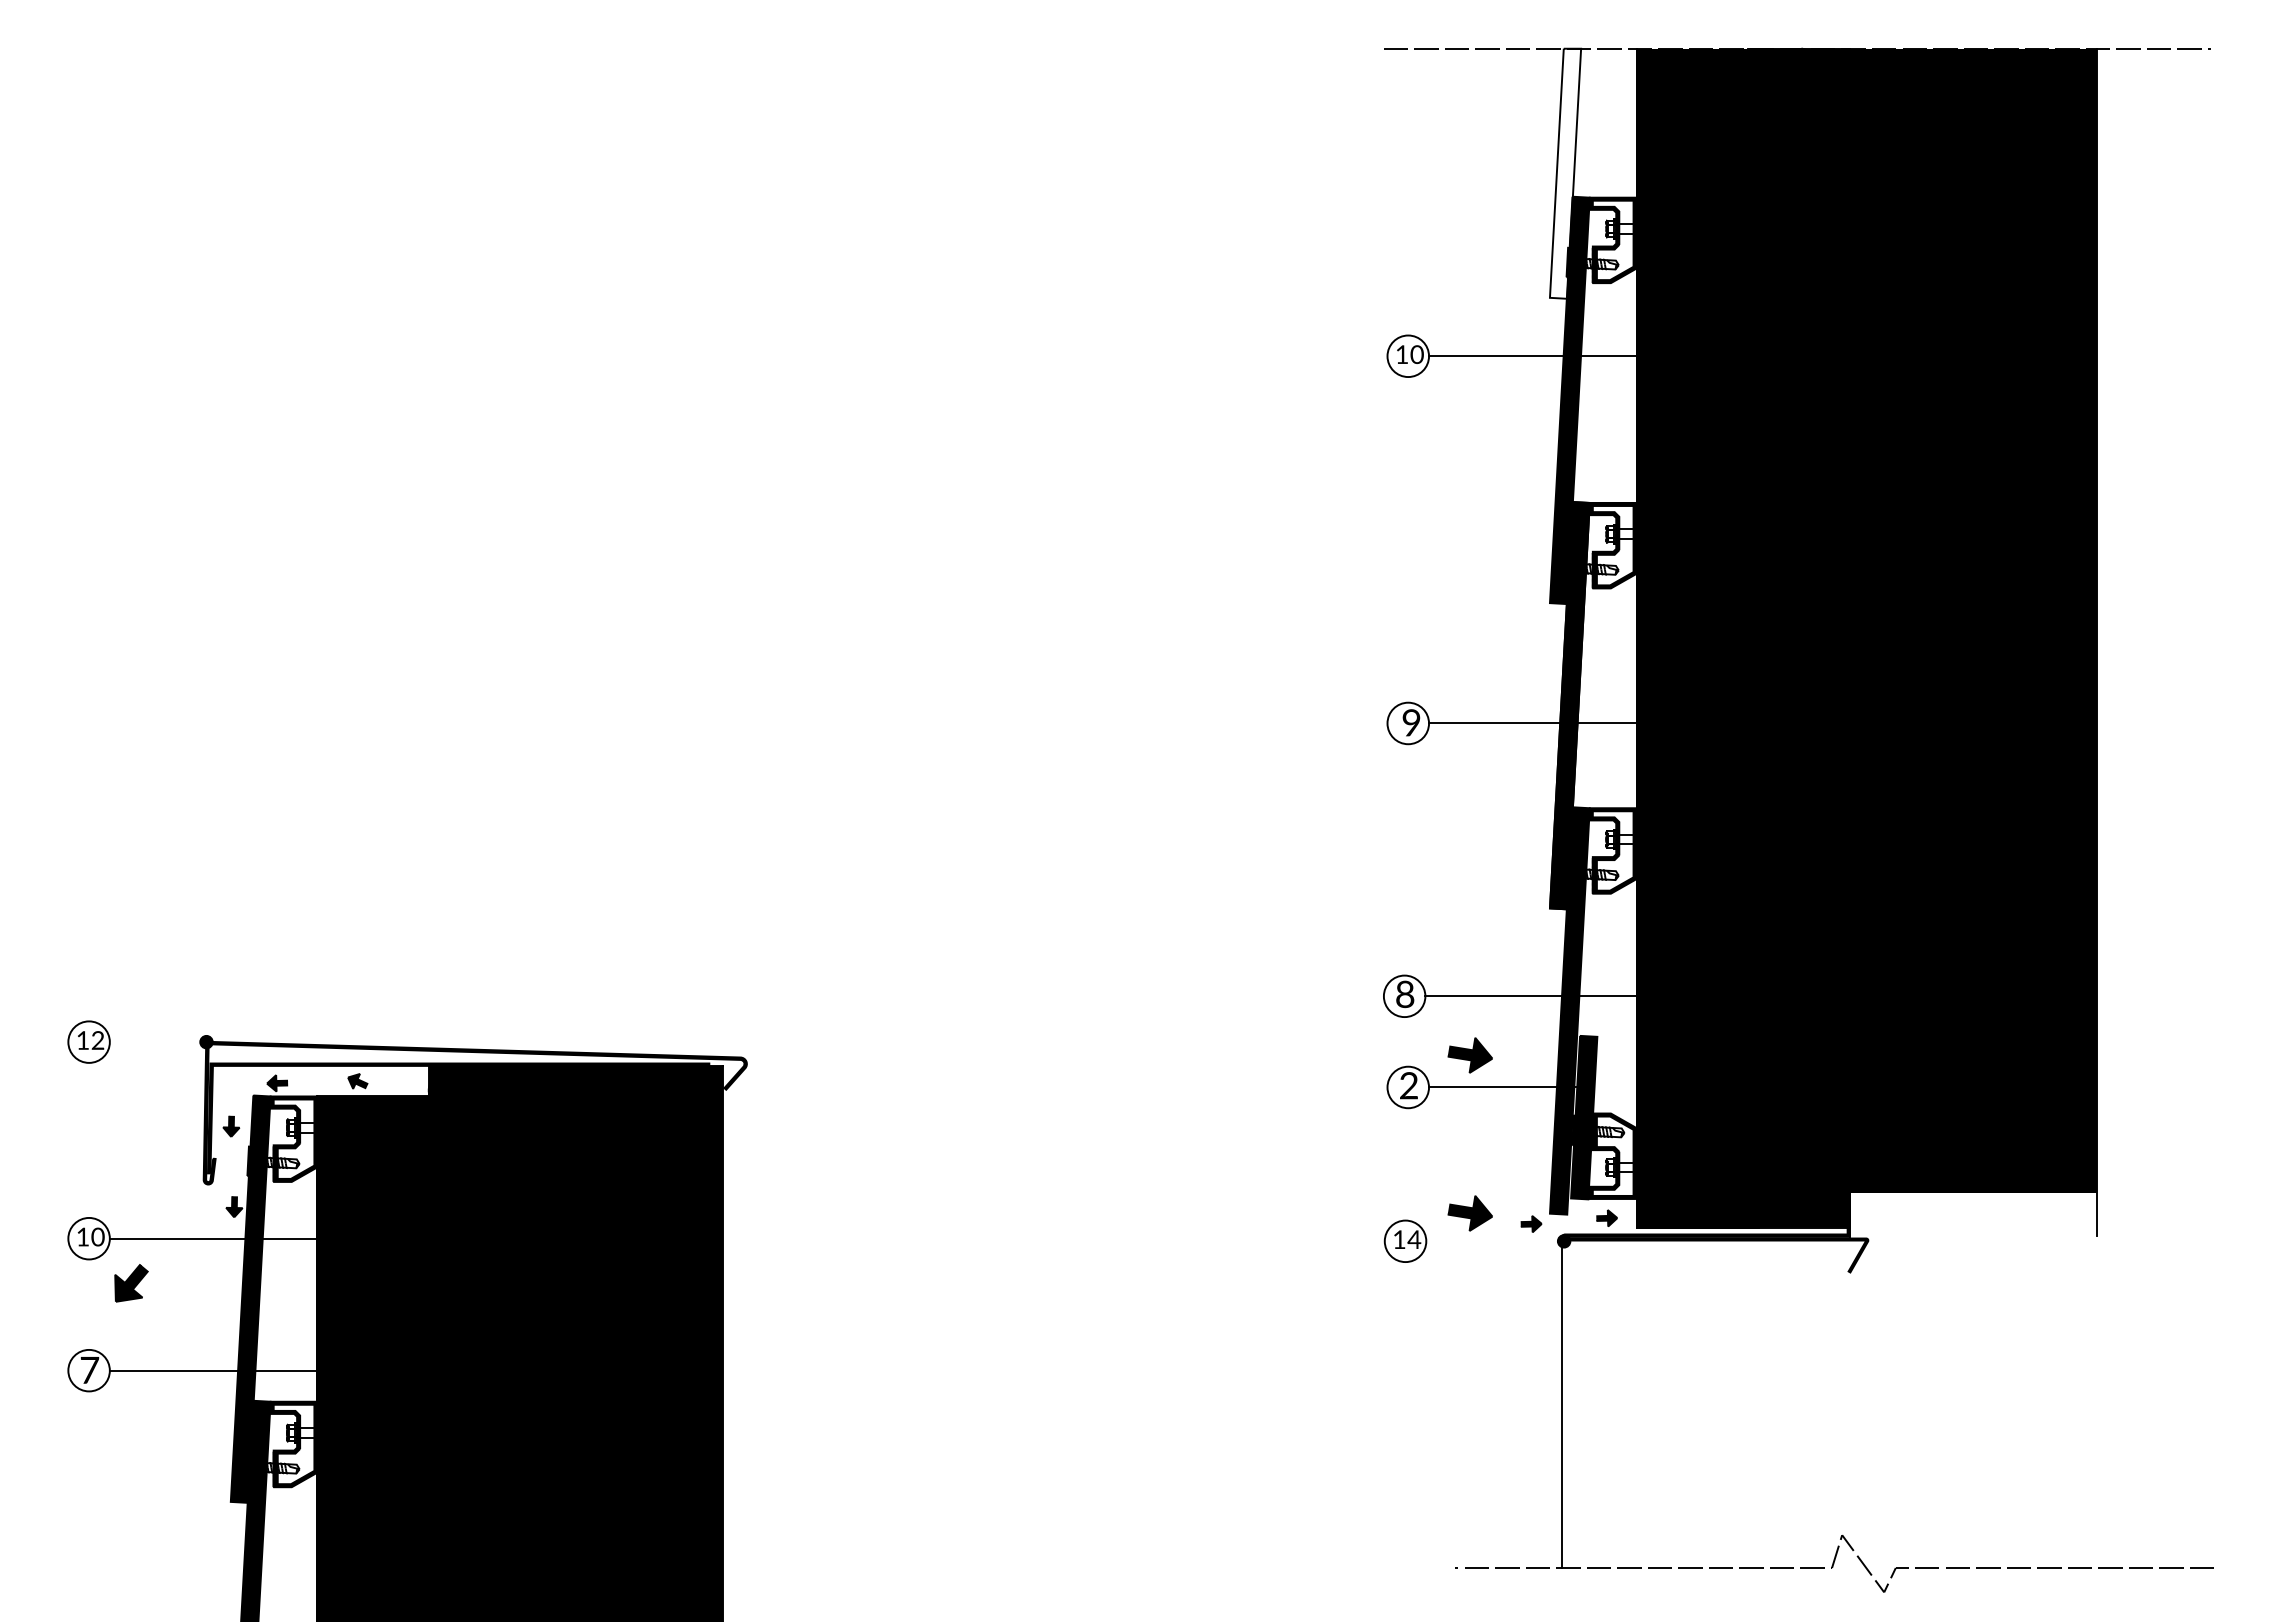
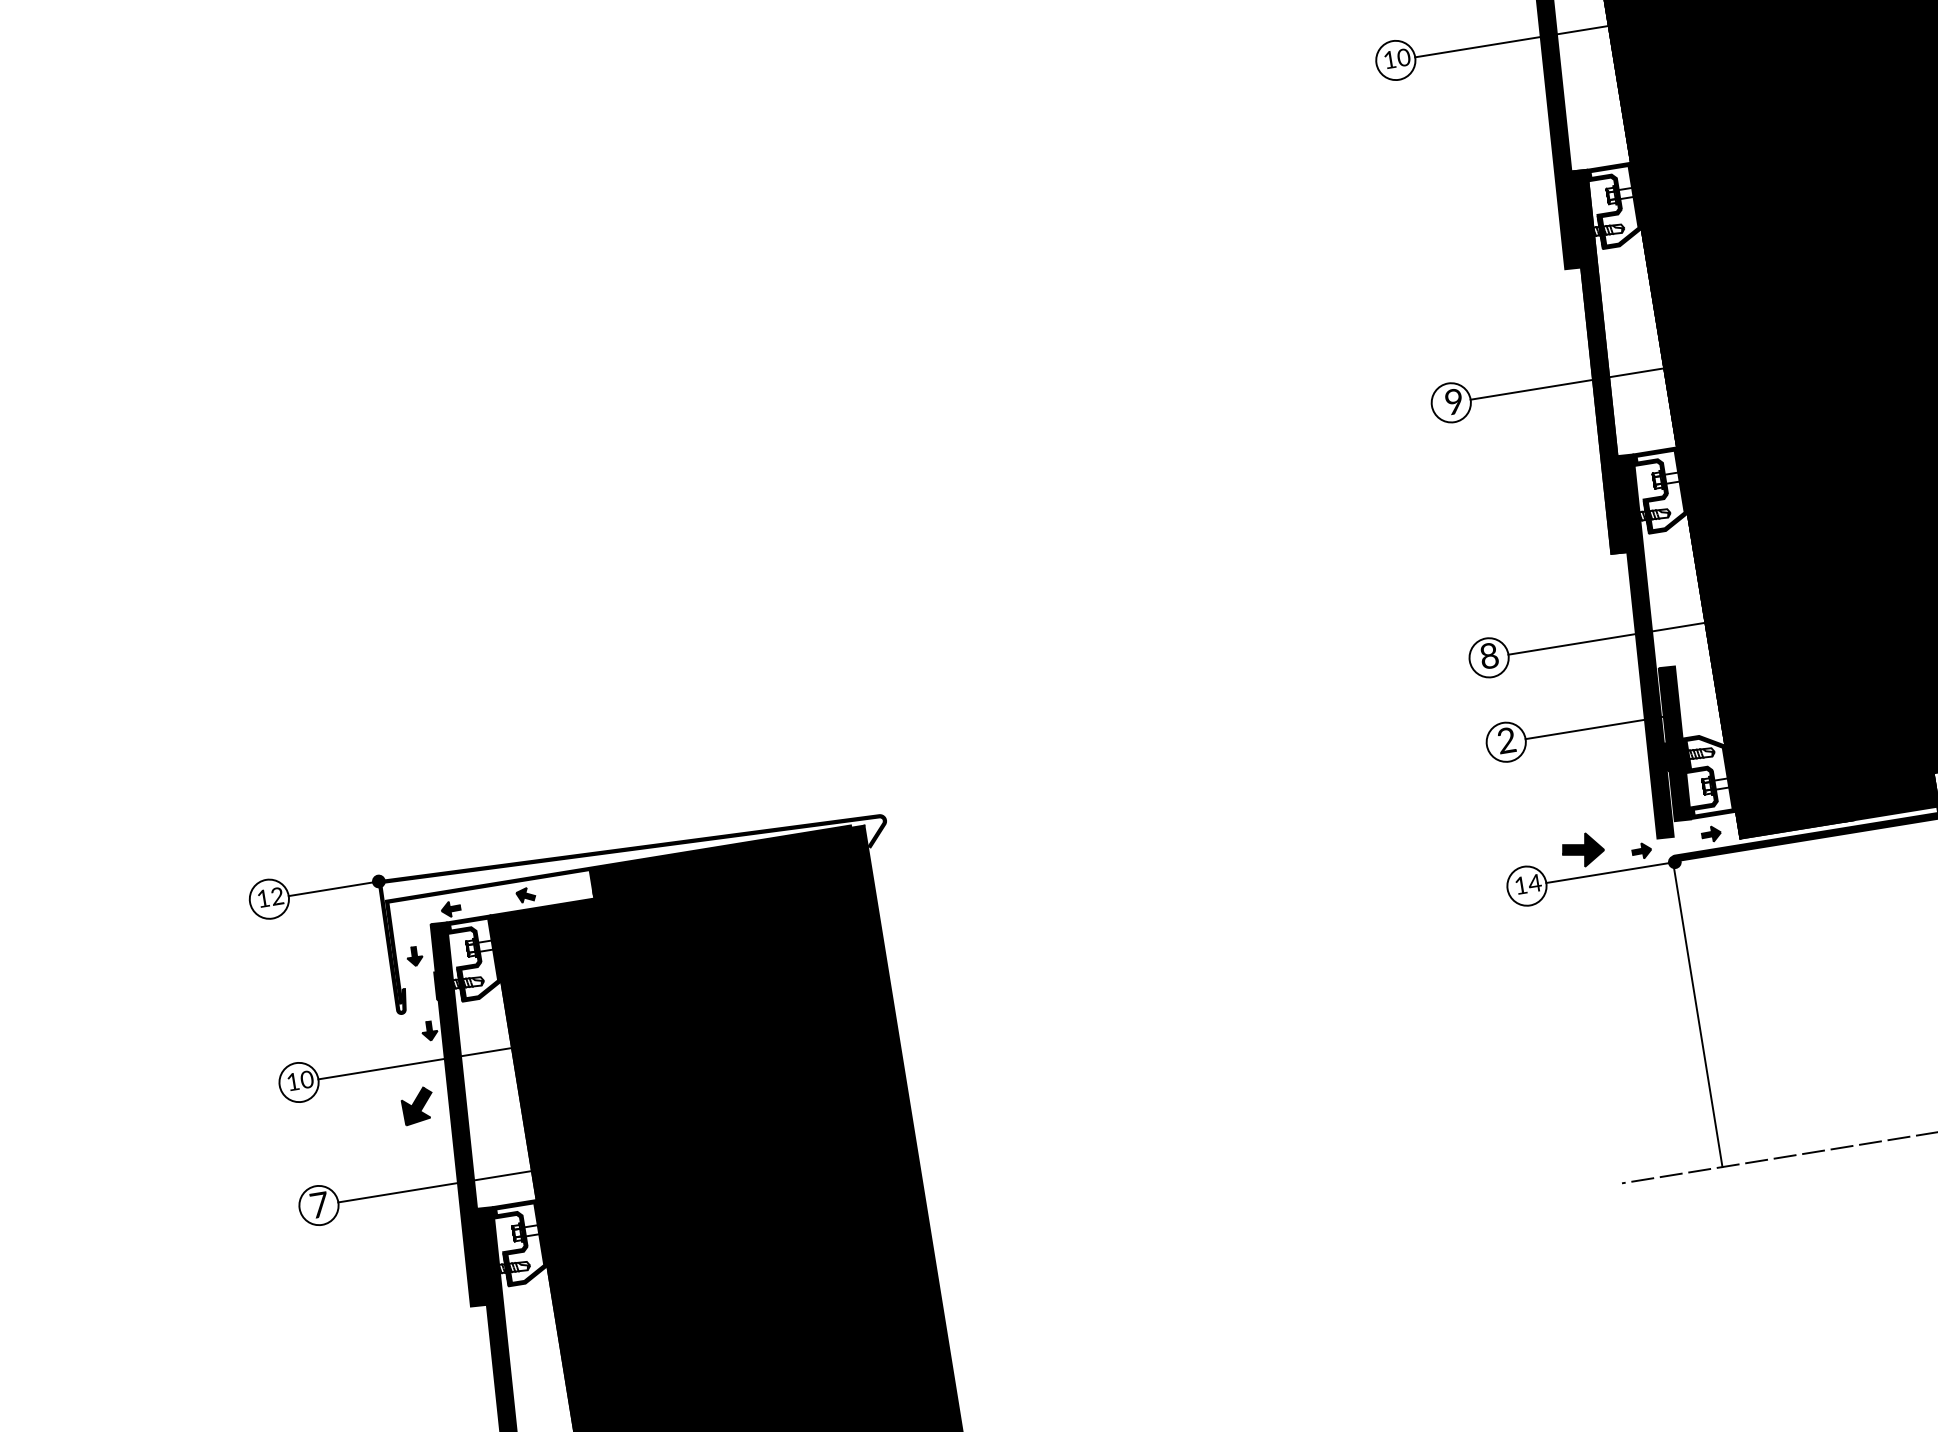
line: (157, 1042) -> (333, 889), added
part: (1469, 1055) -> (1558, 703), removed
line: (1495, 1241) -> (1610, 872), added
part: (131, 1283) -> (418, 1106), moved

